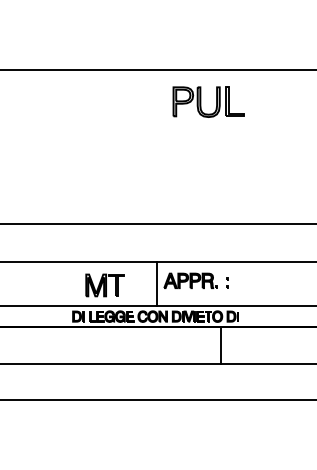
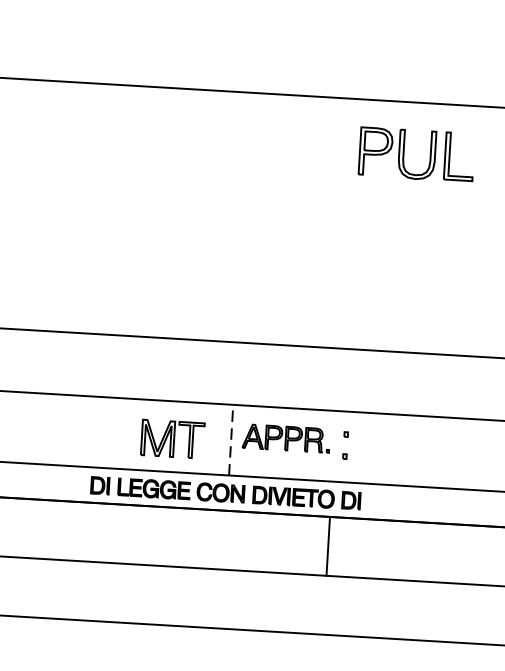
part: (201, 101) -> (405, 153), moved
part: (227, 282) -> (345, 444), size x1.6
line: (157, 283) -> (231, 439), solid -> dashed
part: (104, 285) -> (171, 439), moved

